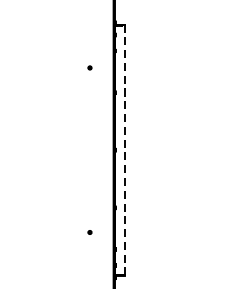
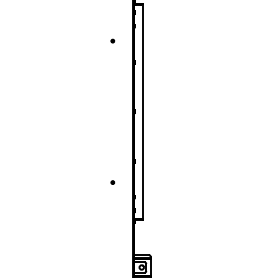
line: (124, 150) -> (142, 112), dashed -> solid

